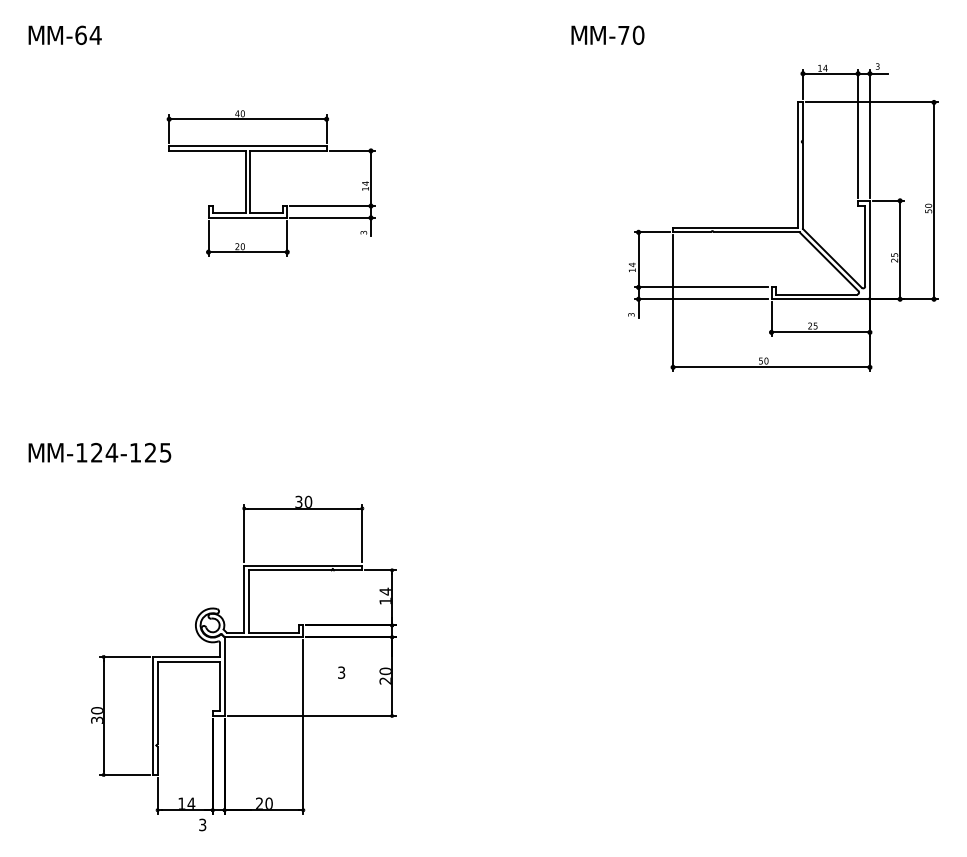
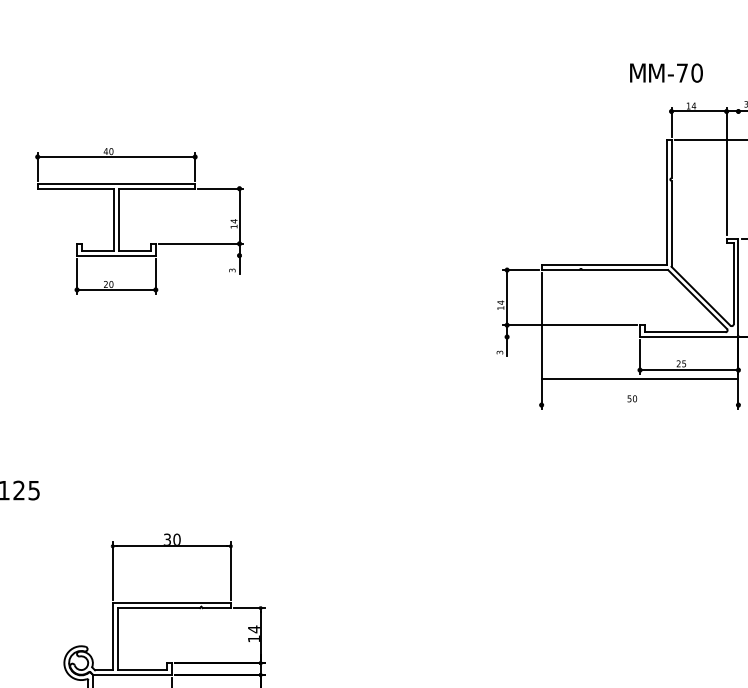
text: (607, 34) -> (666, 72), moved
line: (869, 133) -> (738, 171), removed
line: (332, 217) -> (201, 255), removed
line: (701, 299) -> (570, 337), removed
line: (771, 367) -> (640, 379), moved

